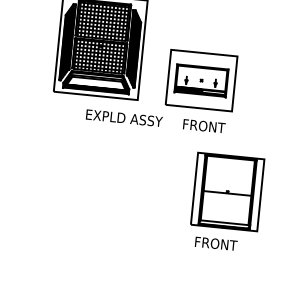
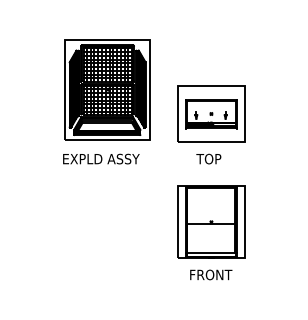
text: (124, 117) -> (101, 158), moved
text: (203, 125) -> (217, 158), FRONT -> TOP
part: (227, 191) -> (211, 221), moved
text: (216, 243) -> (211, 274), moved

